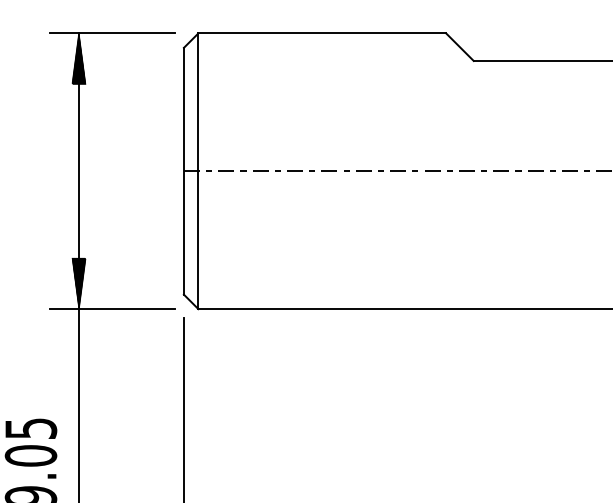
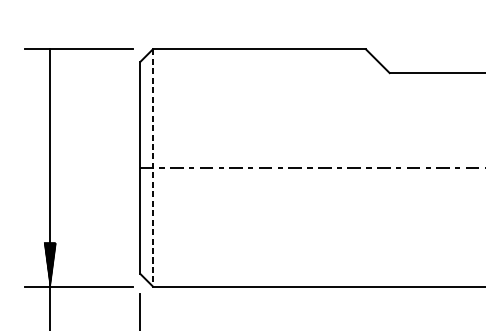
hatch: (78, 58) -> (49, 70), removed
line: (198, 171) -> (152, 168), solid -> dashed

